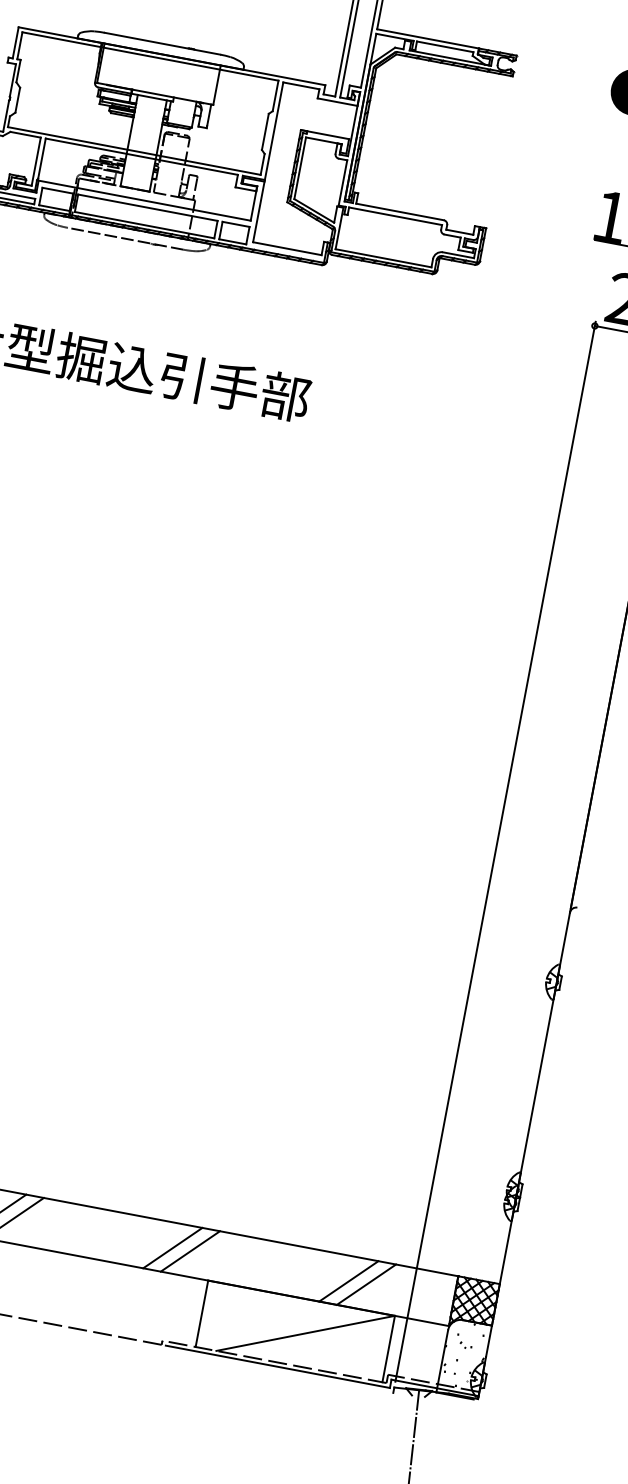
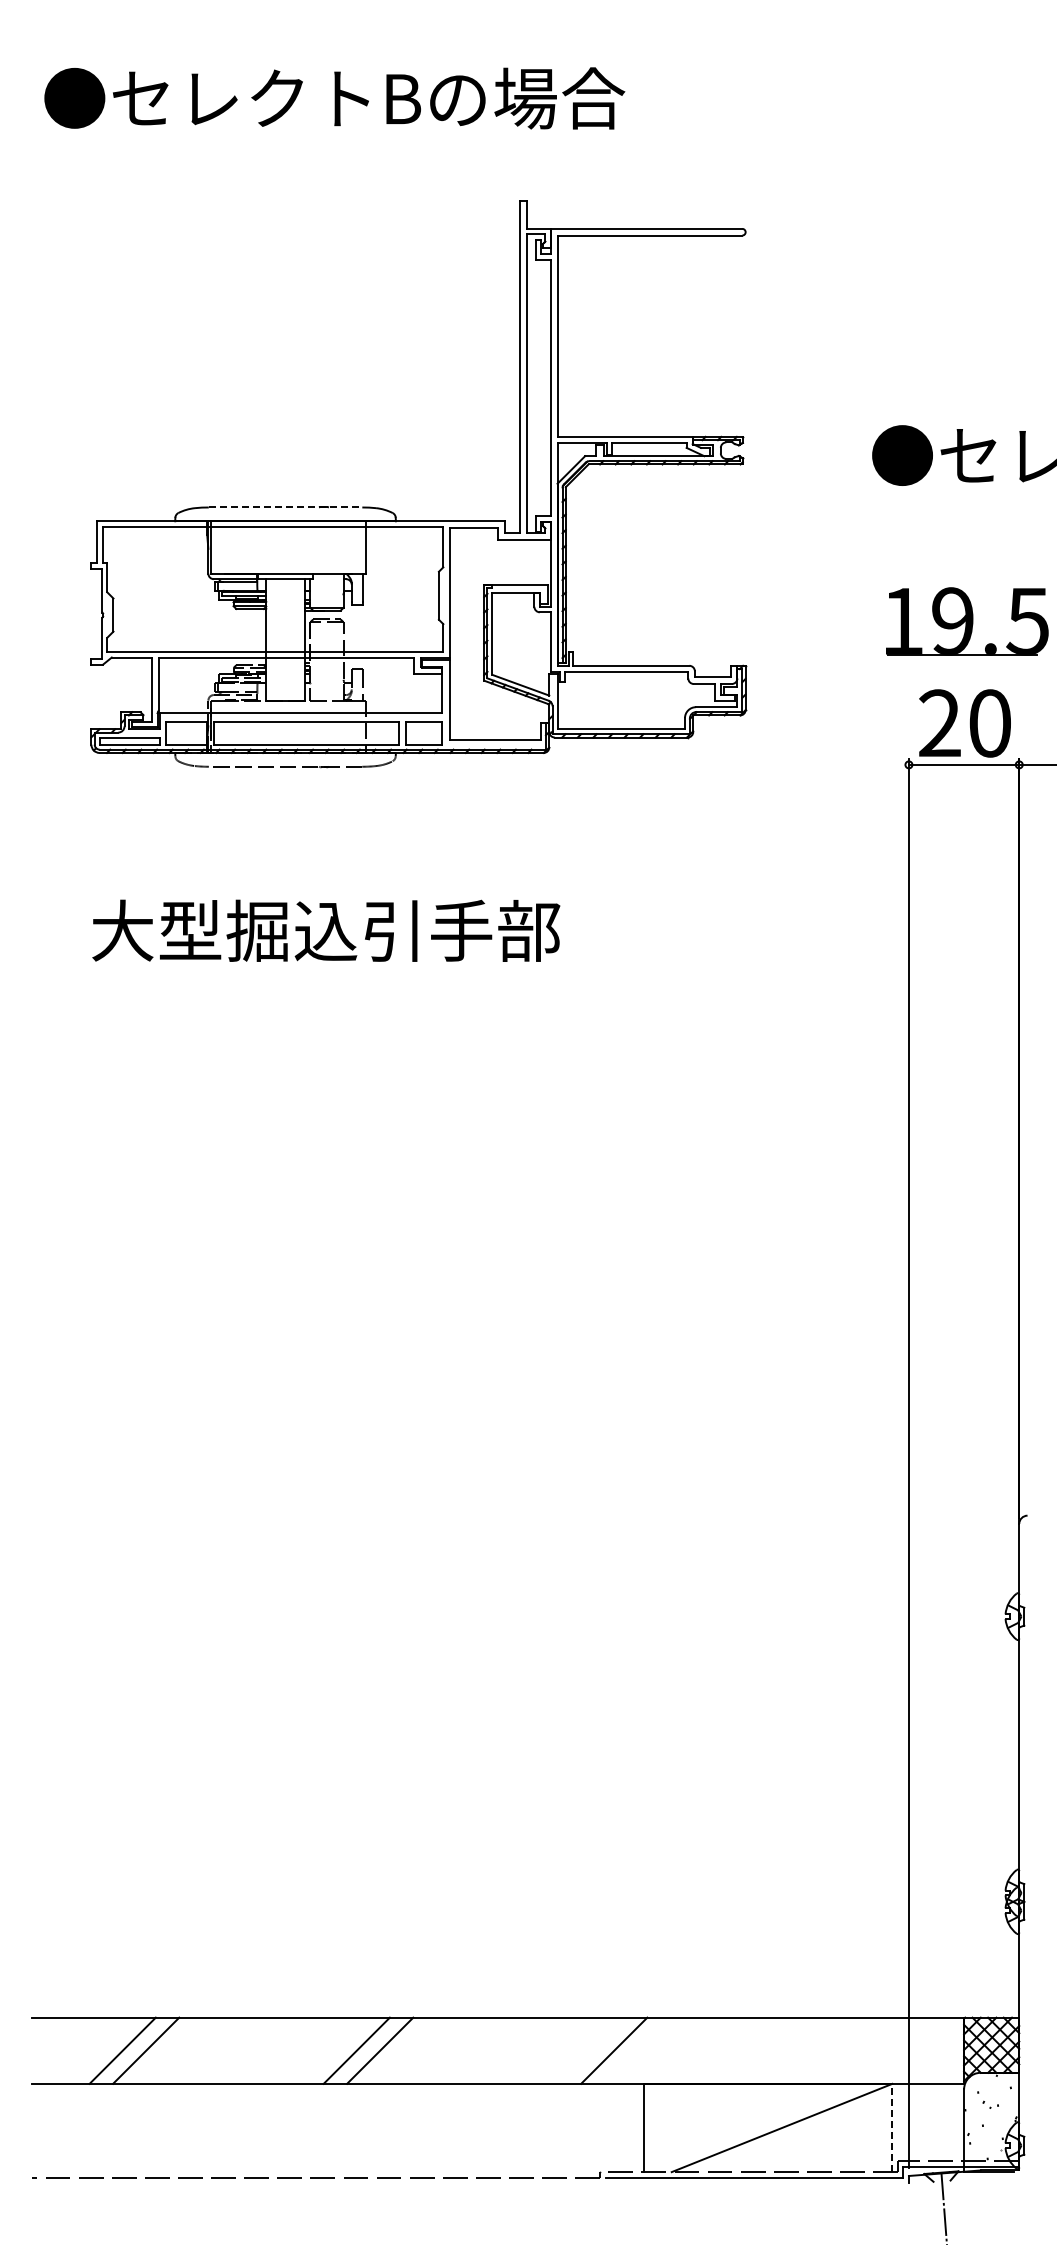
line: (162, 43) -> (285, 507), solid -> dashed
line: (172, 1247) -> (590, 2050), removed
line: (348, 1281) -> (824, 2050), removed
line: (366, 1284) -> (848, 2050), removed
line: (388, 1348) -> (892, 2127), solid -> dashed

